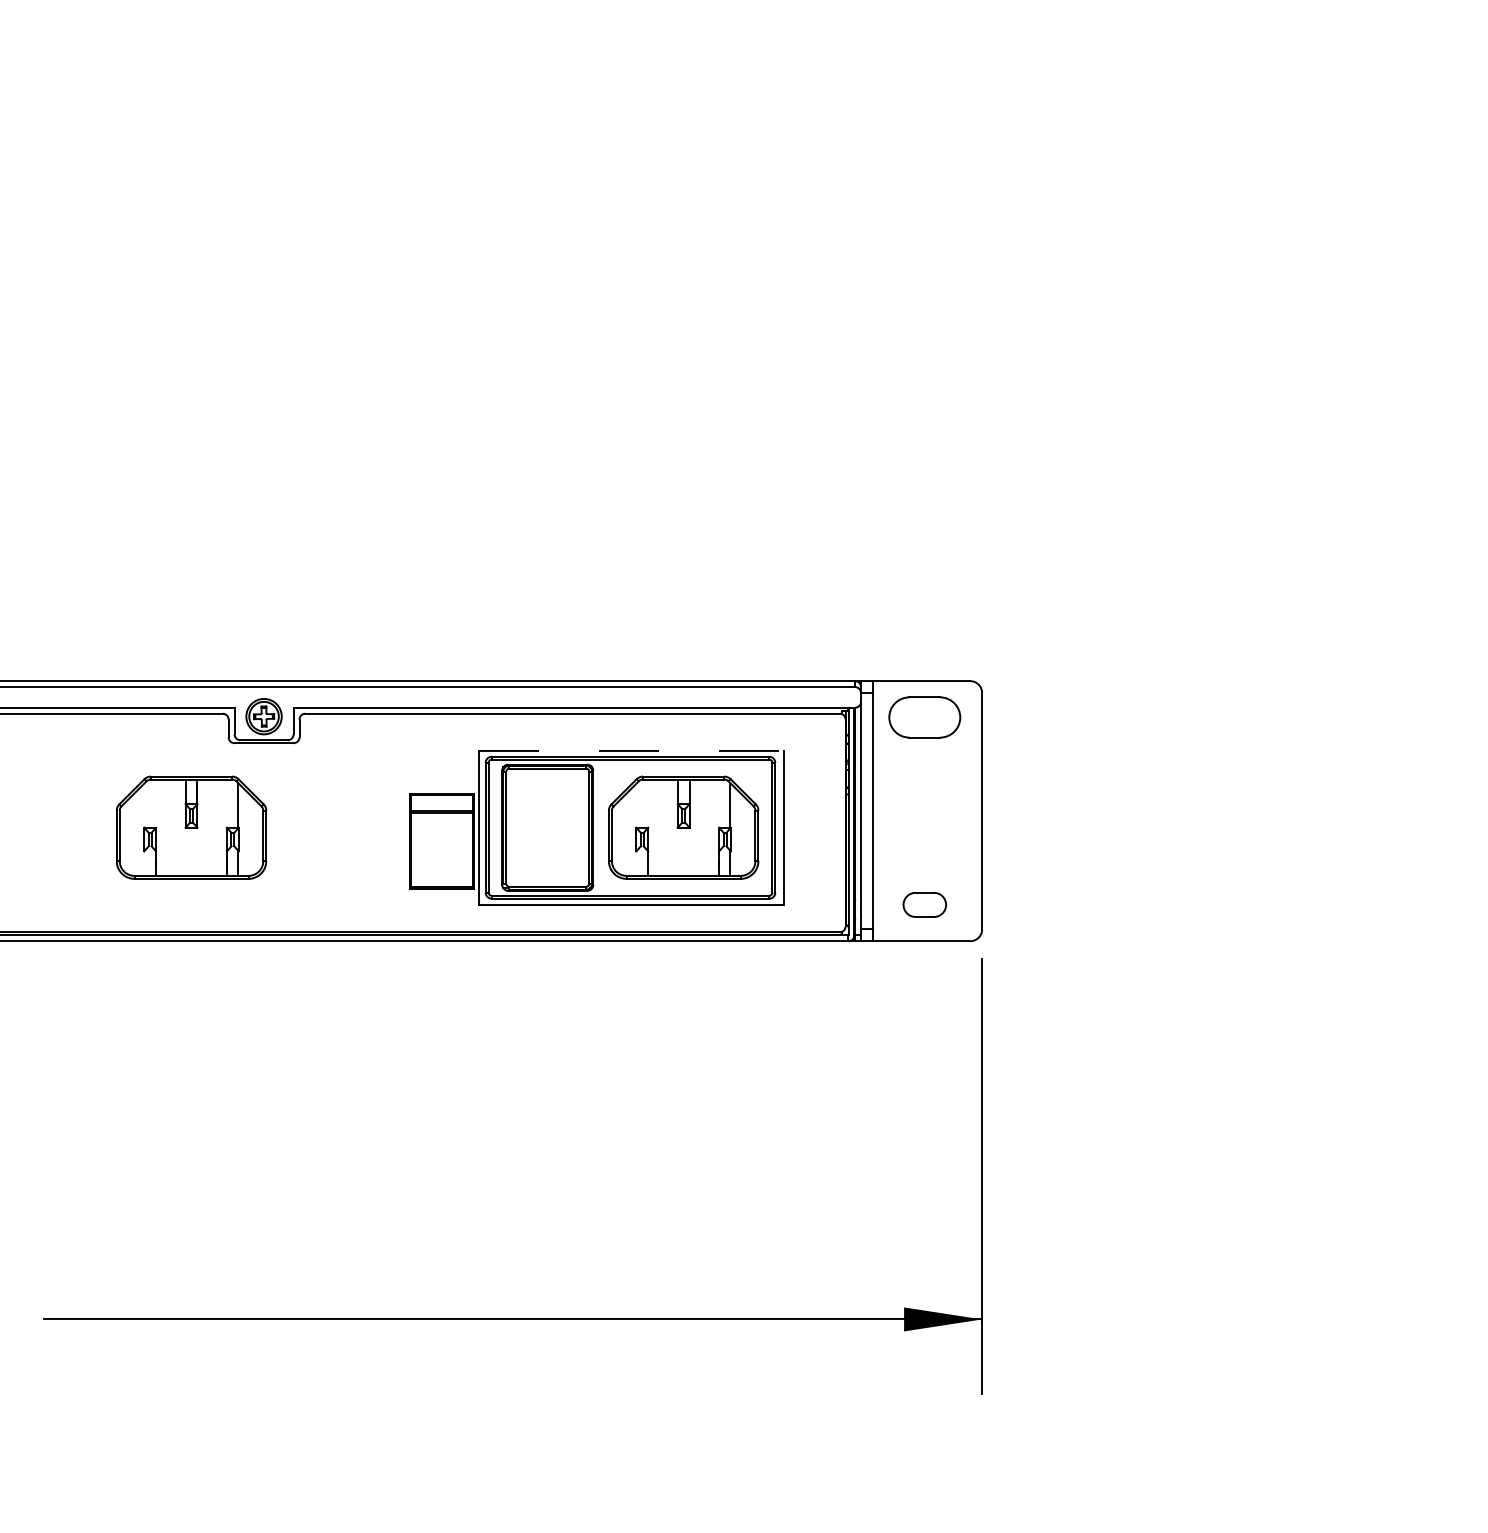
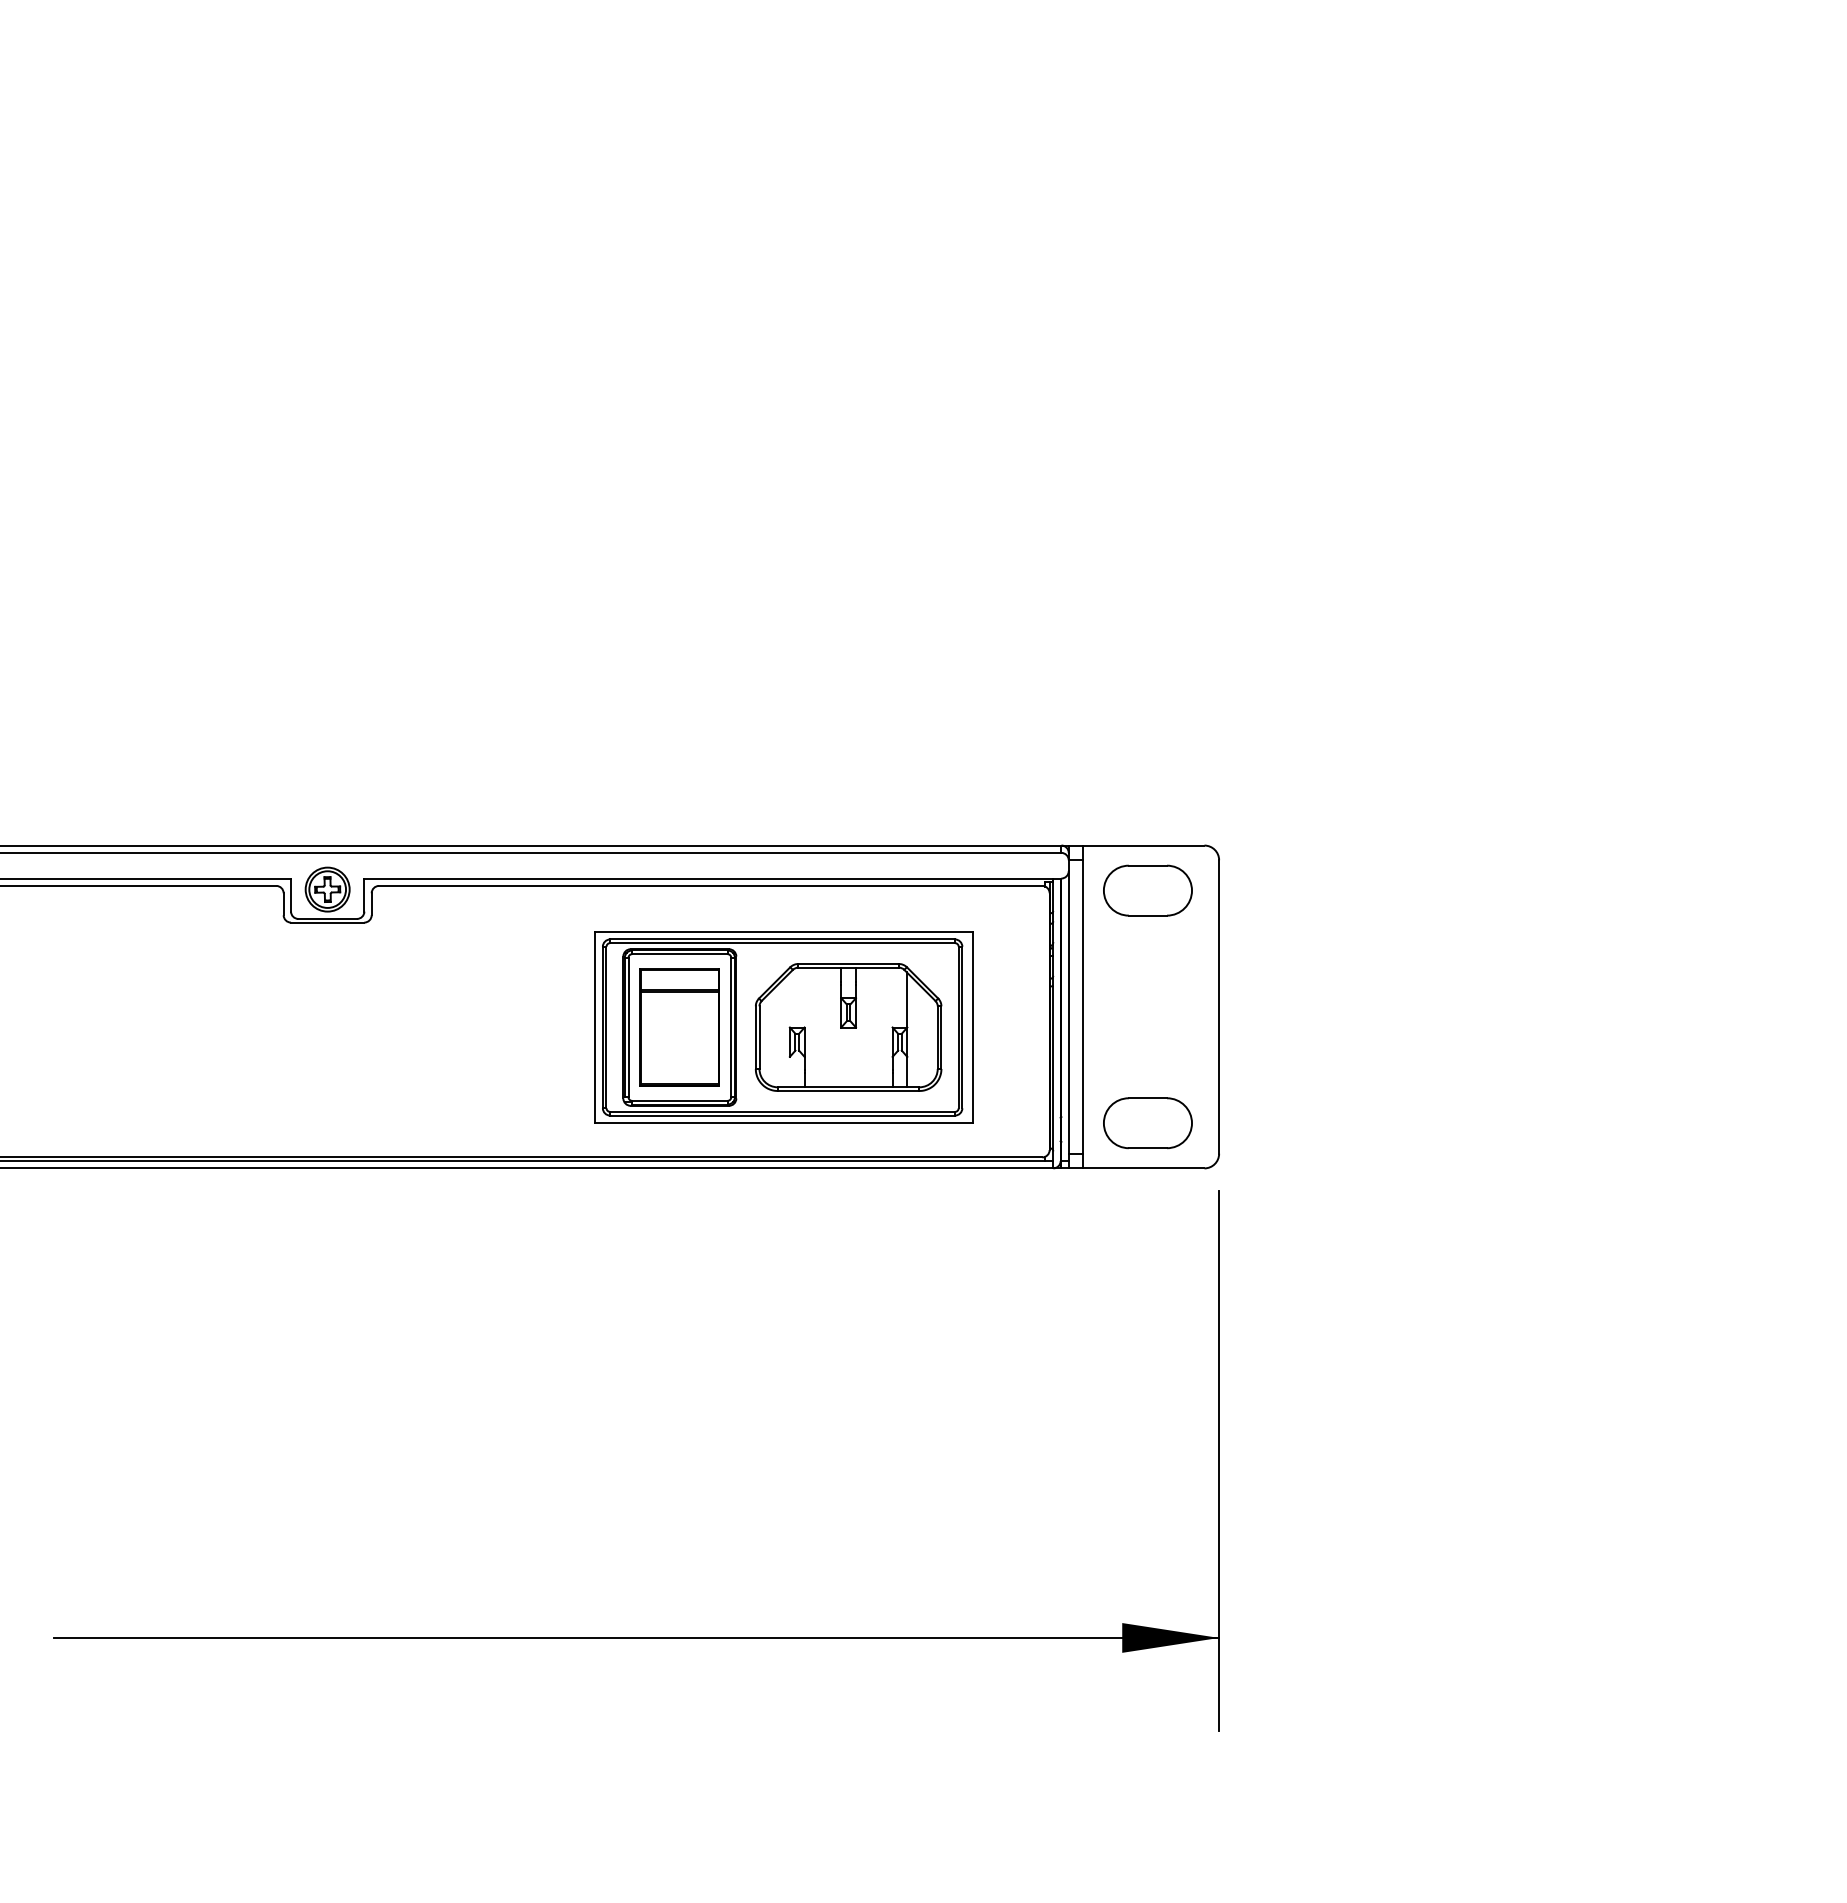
line: (632, 751) -> (784, 932), dashed -> solid
part: (191, 827) -> (237, 1027), removed
part: (441, 841) -> (679, 1027), moved
part: (924, 905) -> (1147, 1123), size x1.67

